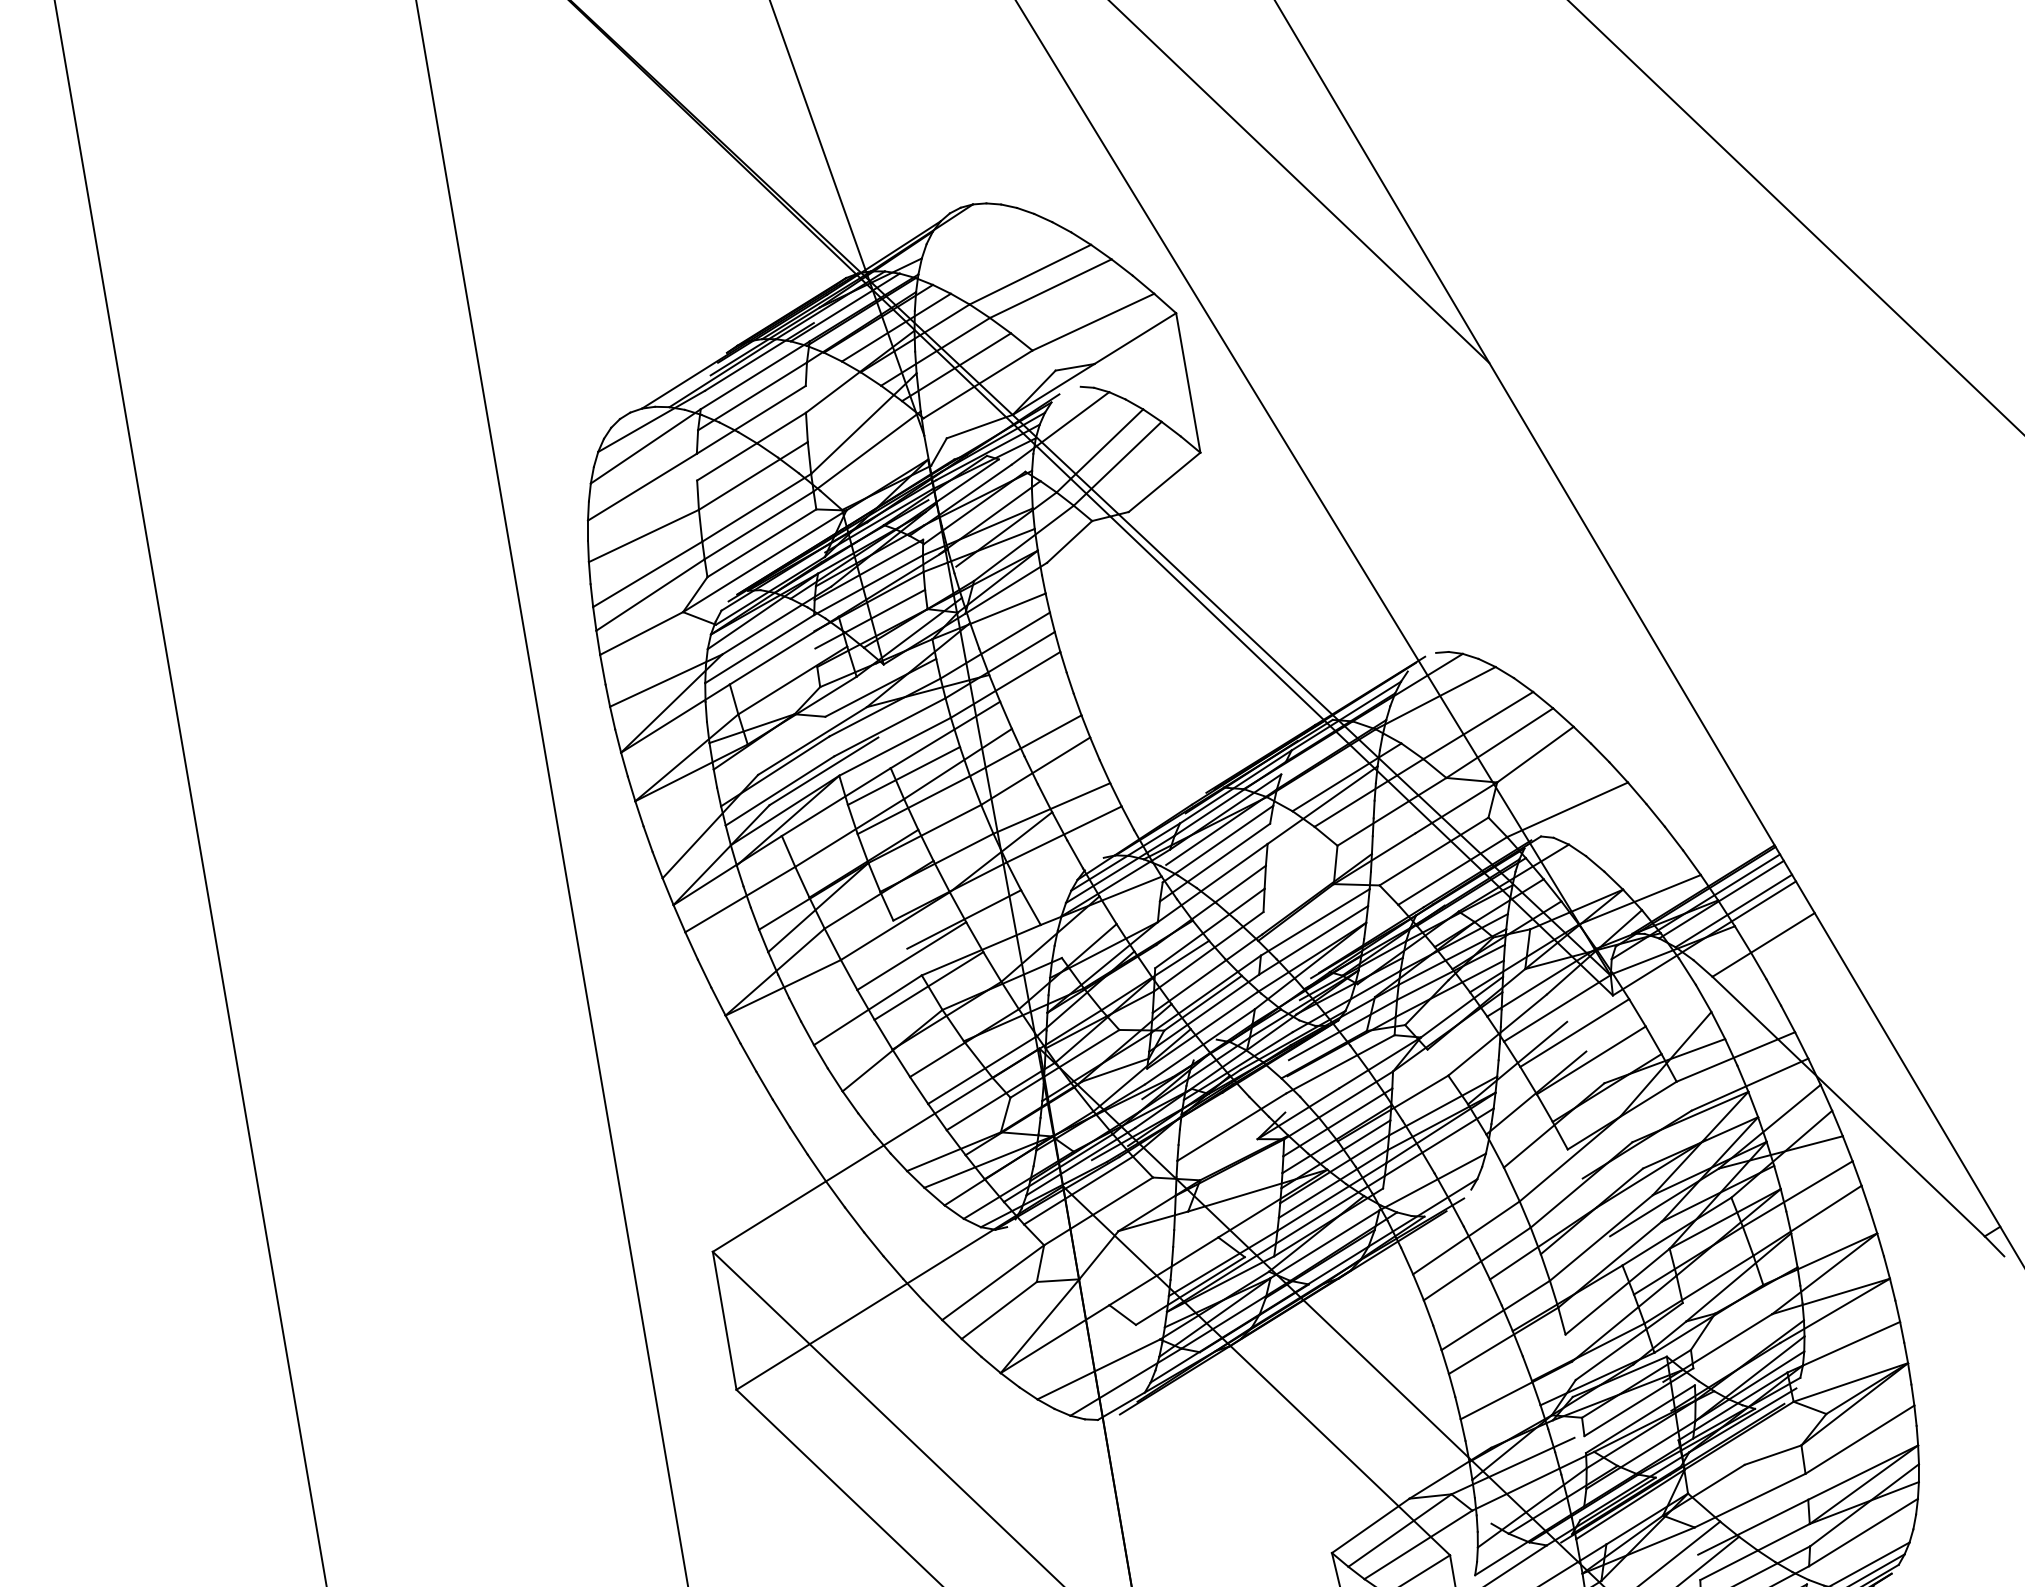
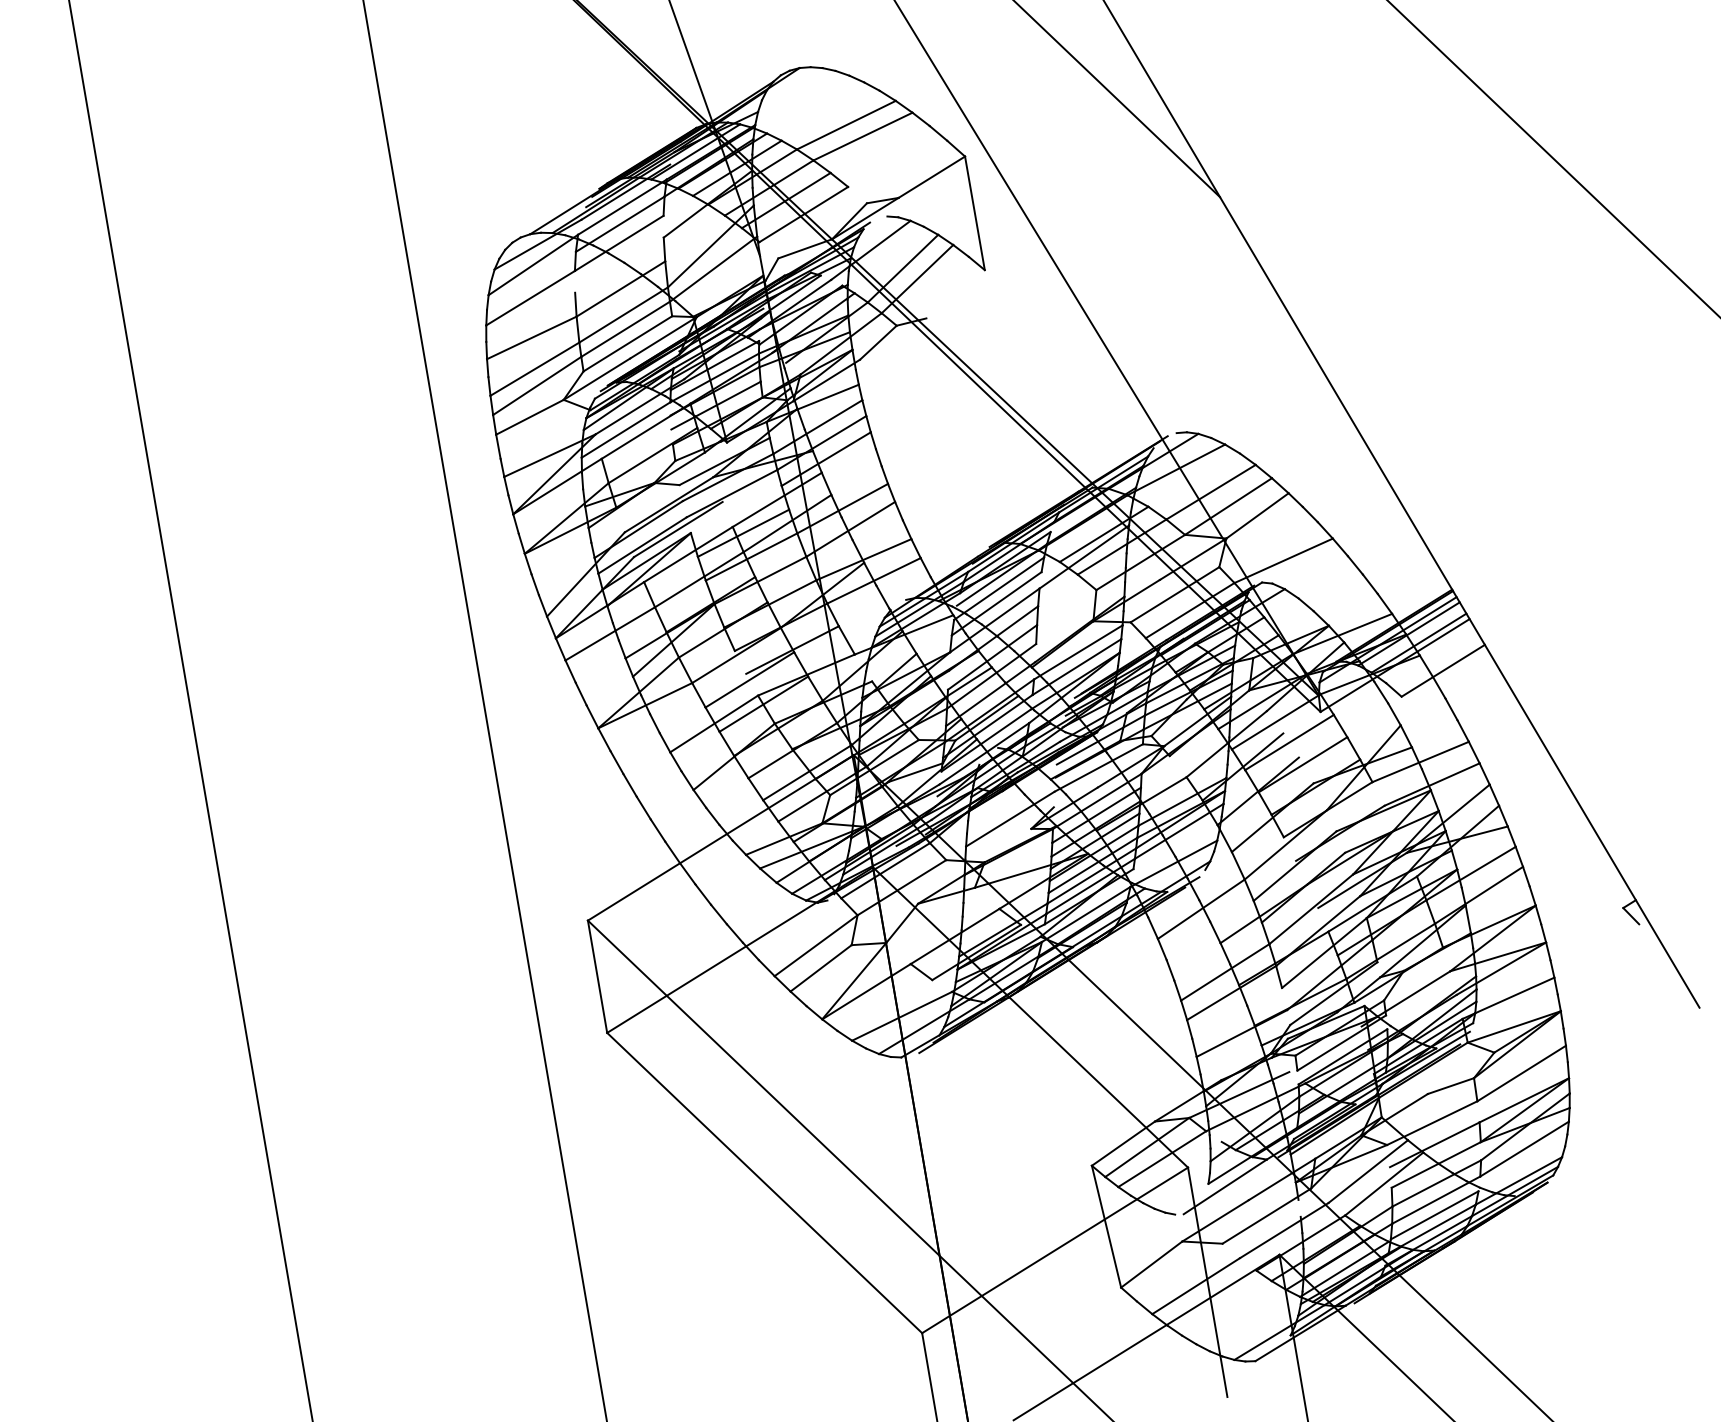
line: (1093, 321) -> (897, 163), removed
line: (751, 445) -> (619, 264), removed
line: (1164, 482) -> (955, 294), removed
line: (894, 746) -> (735, 509), removed
line: (1848, 1106) -> (1512, 802), removed
line: (1476, 1263) -> (1209, 930), removed

